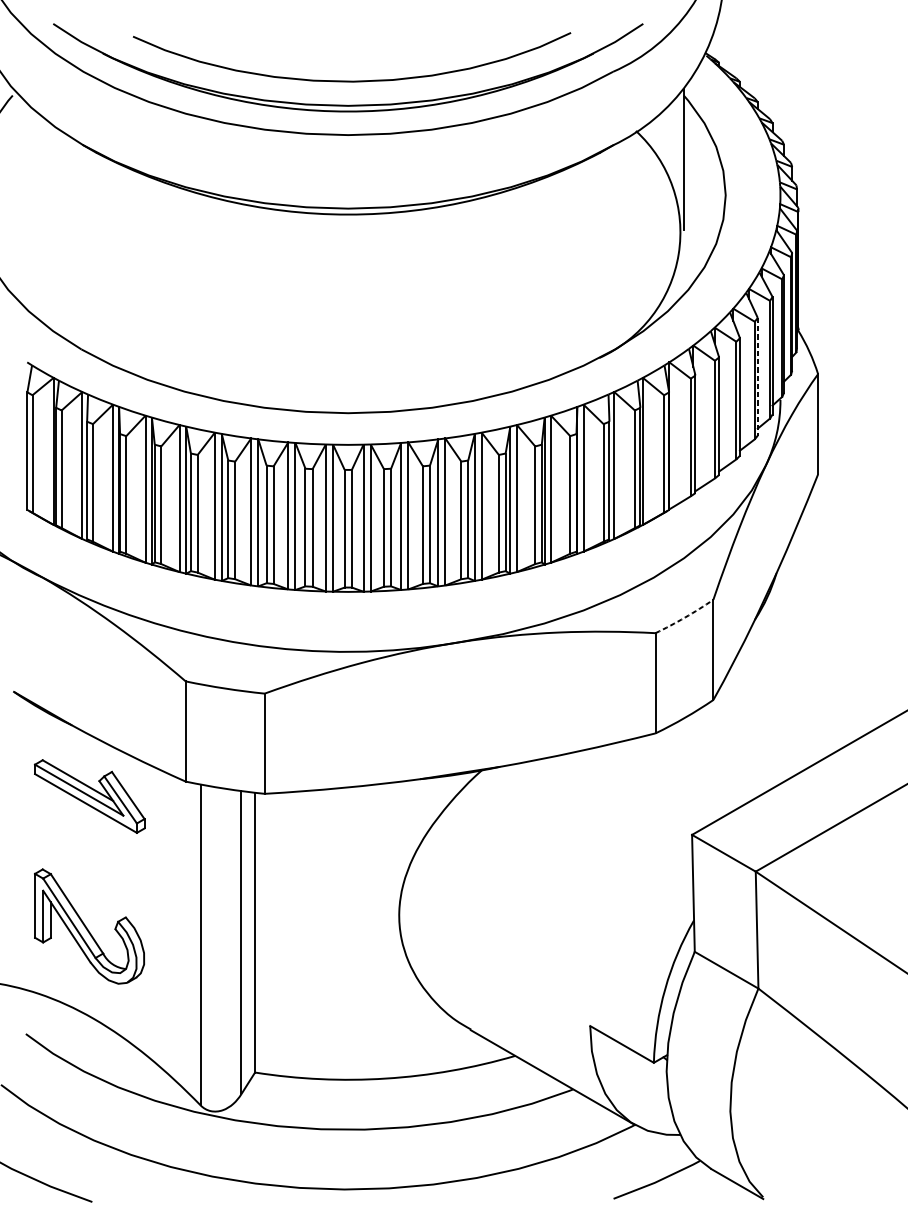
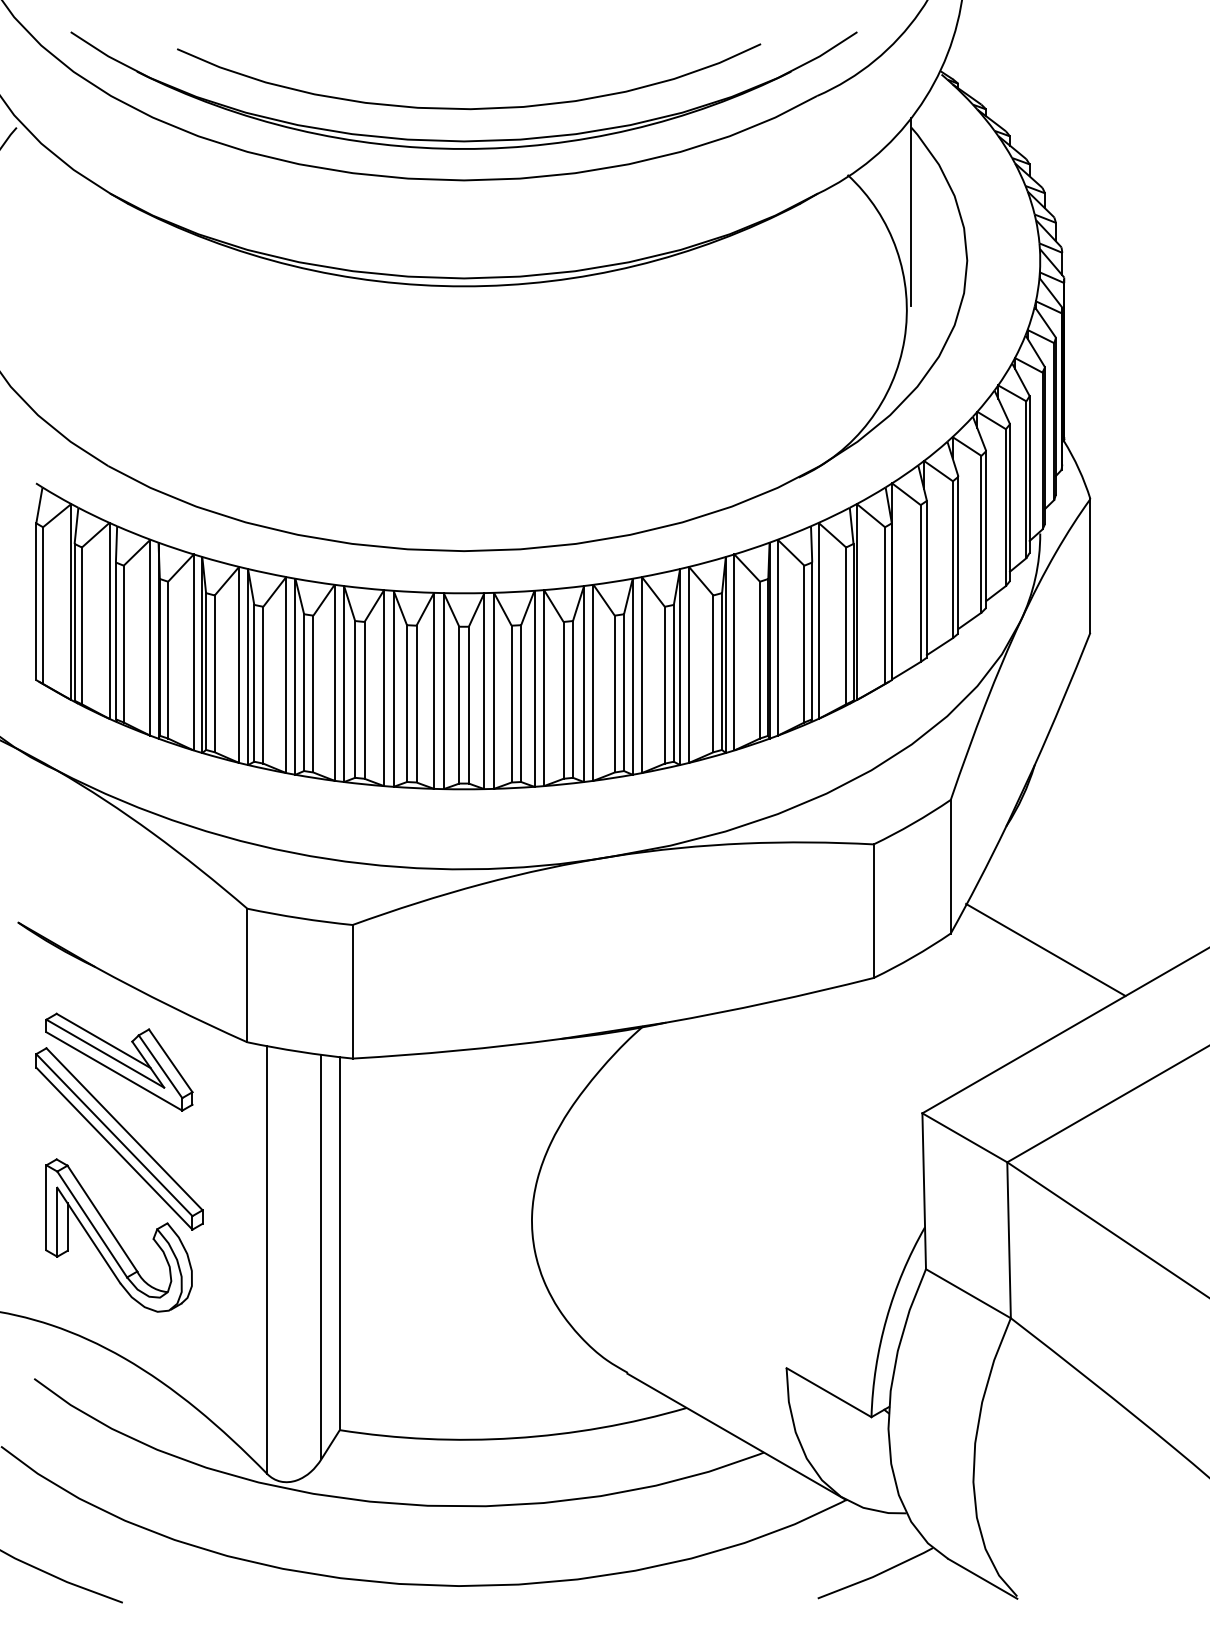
line: (758, 377) -> (1010, 503), dashed -> solid
arc: (685, 617) -> (913, 823), dashed -> solid
line: (784, 712) -> (1045, 949), added
part: (89, 853) -> (119, 1138), added

